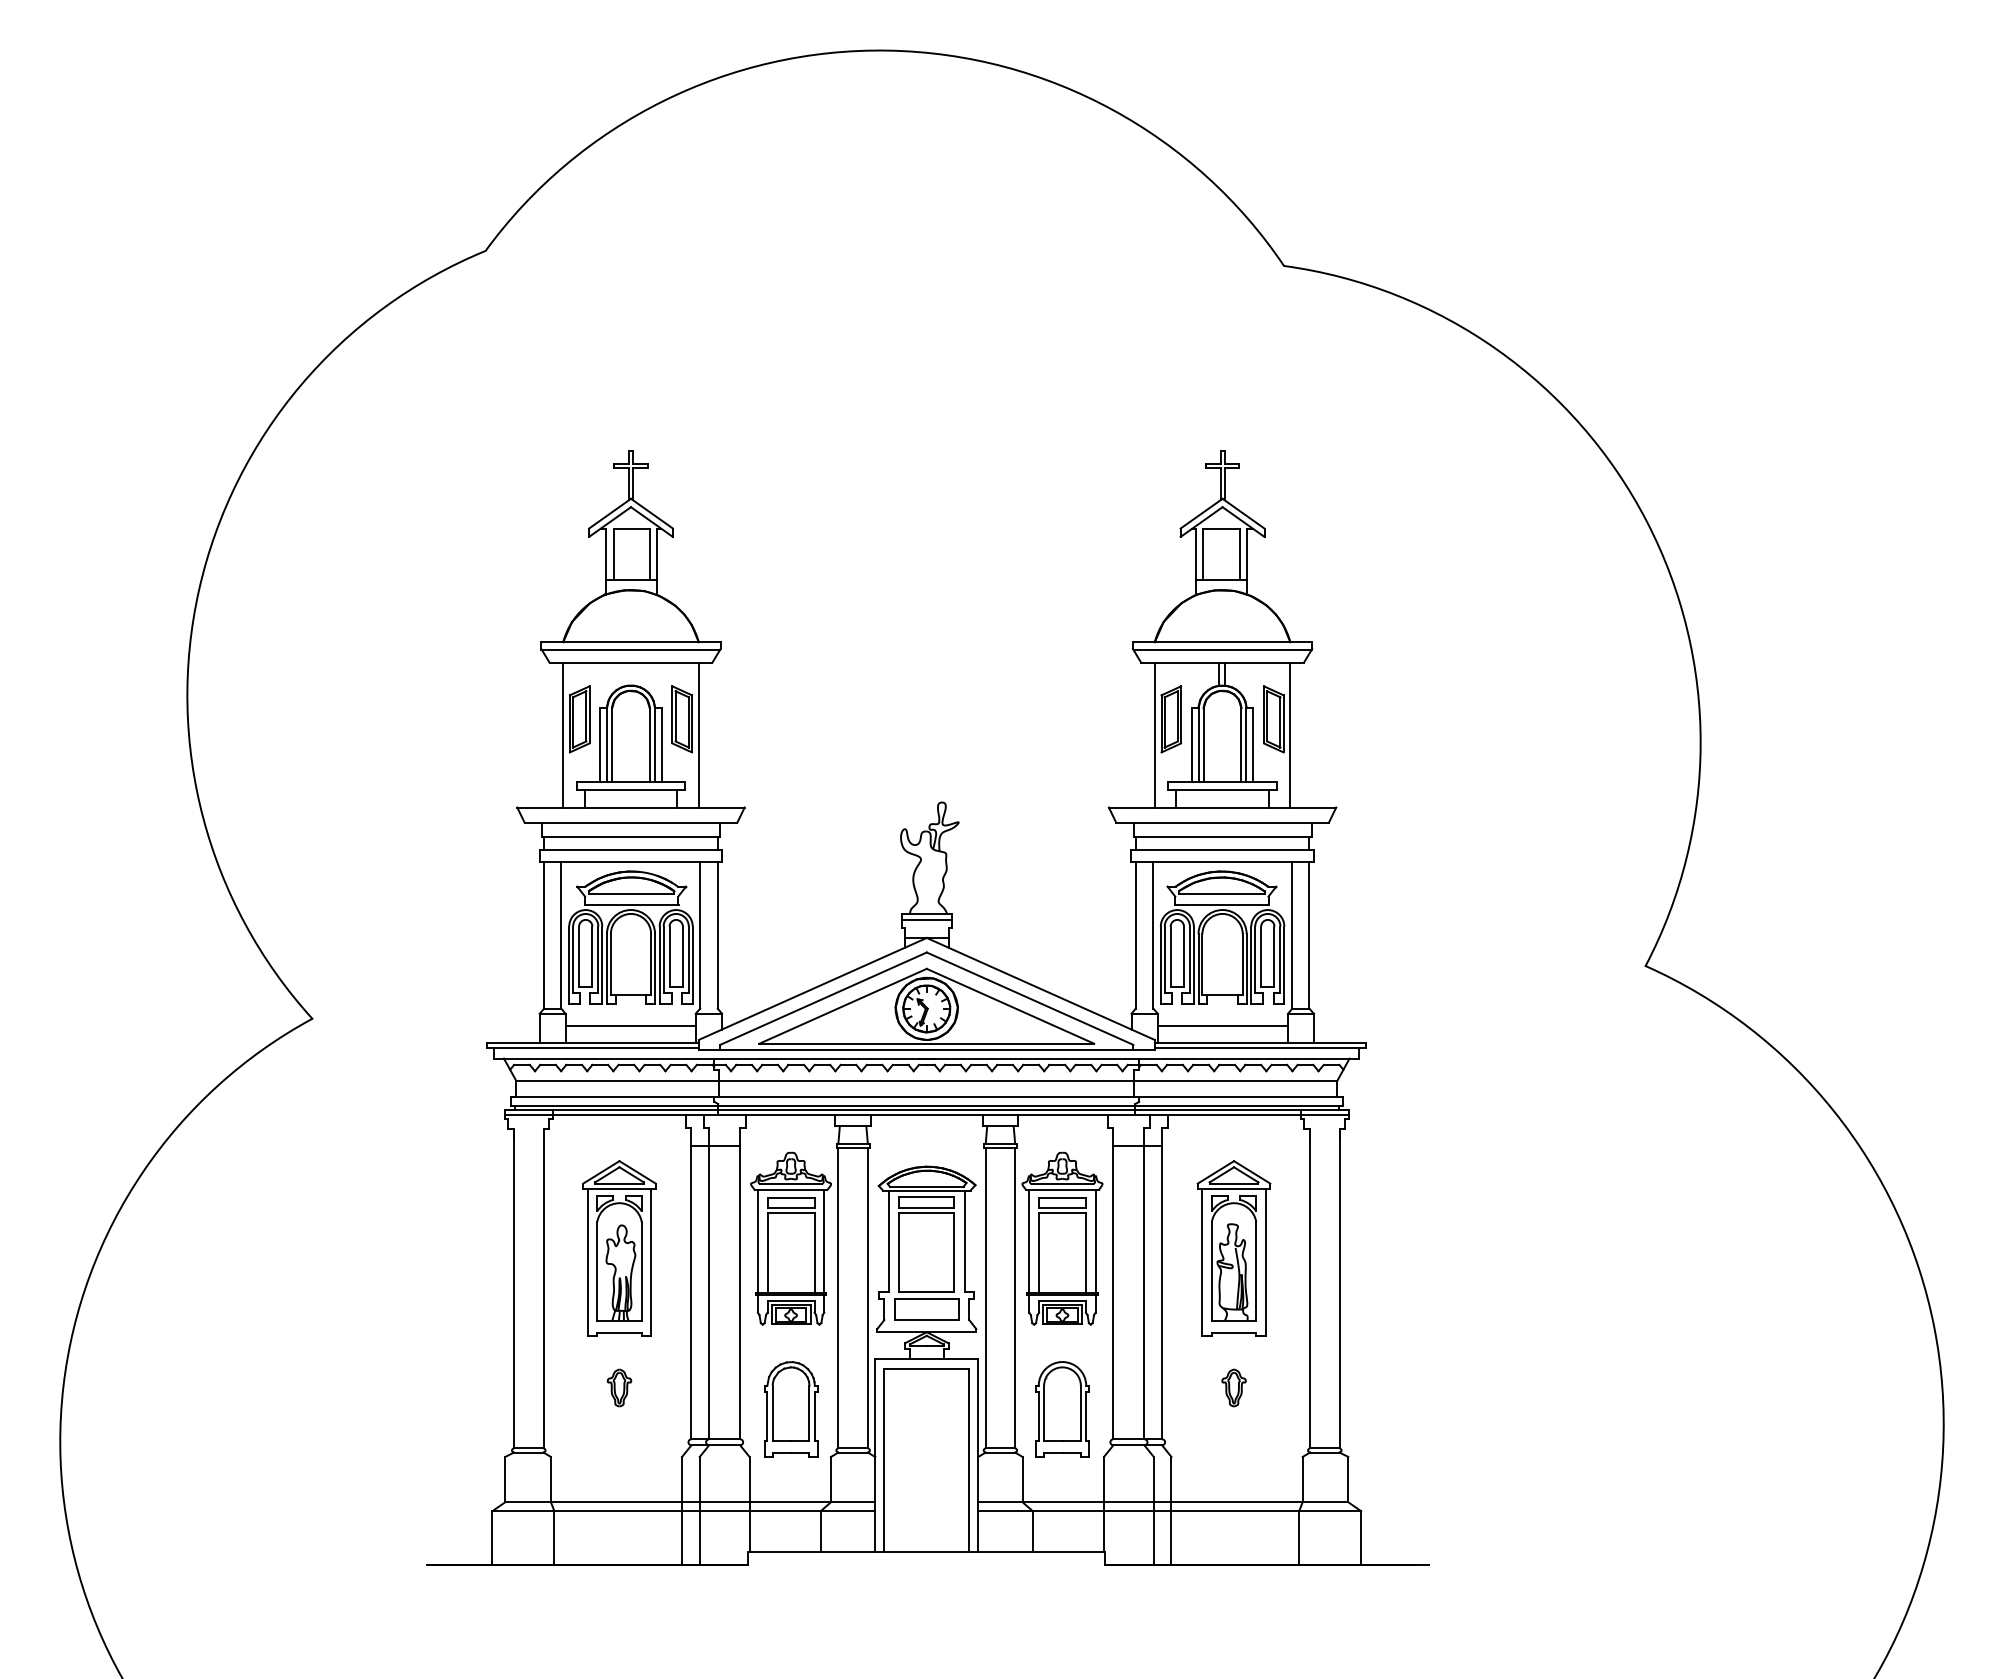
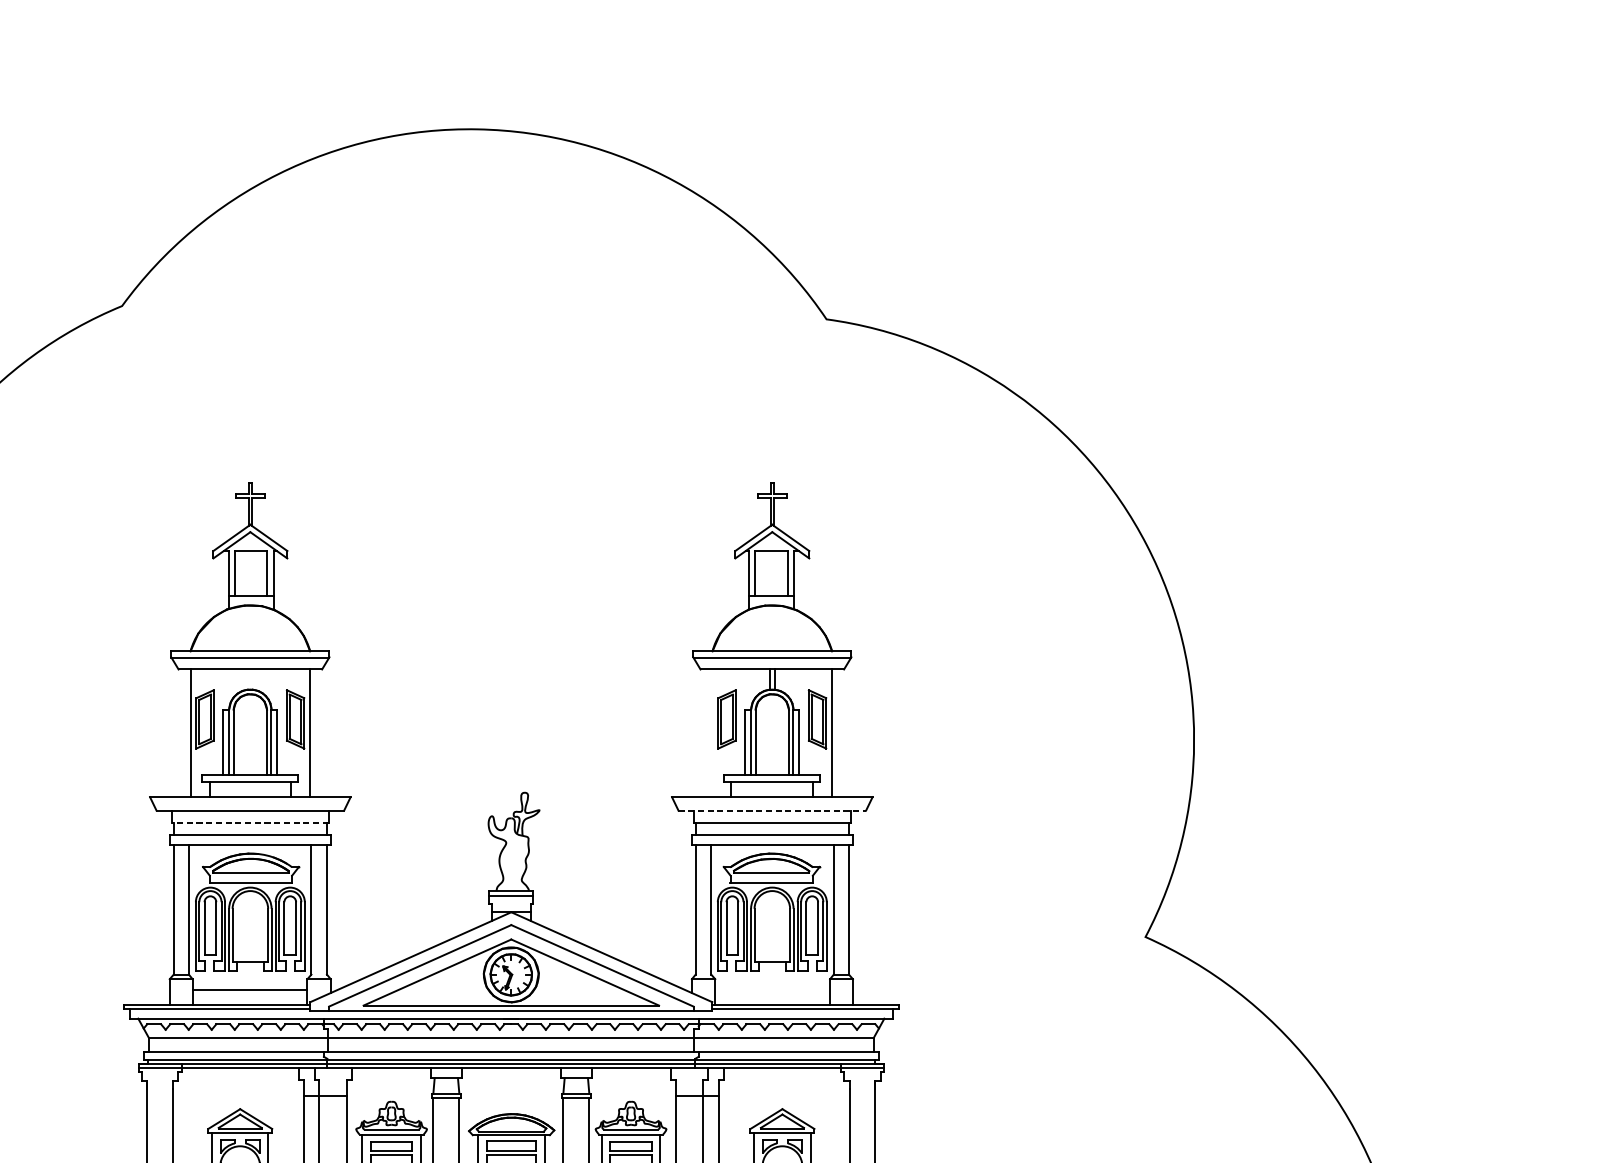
line: (1154, 734) -> (712, 732), removed
line: (1223, 822) -> (773, 810), solid -> dashed
line: (630, 836) -> (249, 822), solid -> dashed
line: (1222, 1026) -> (772, 990), removed

